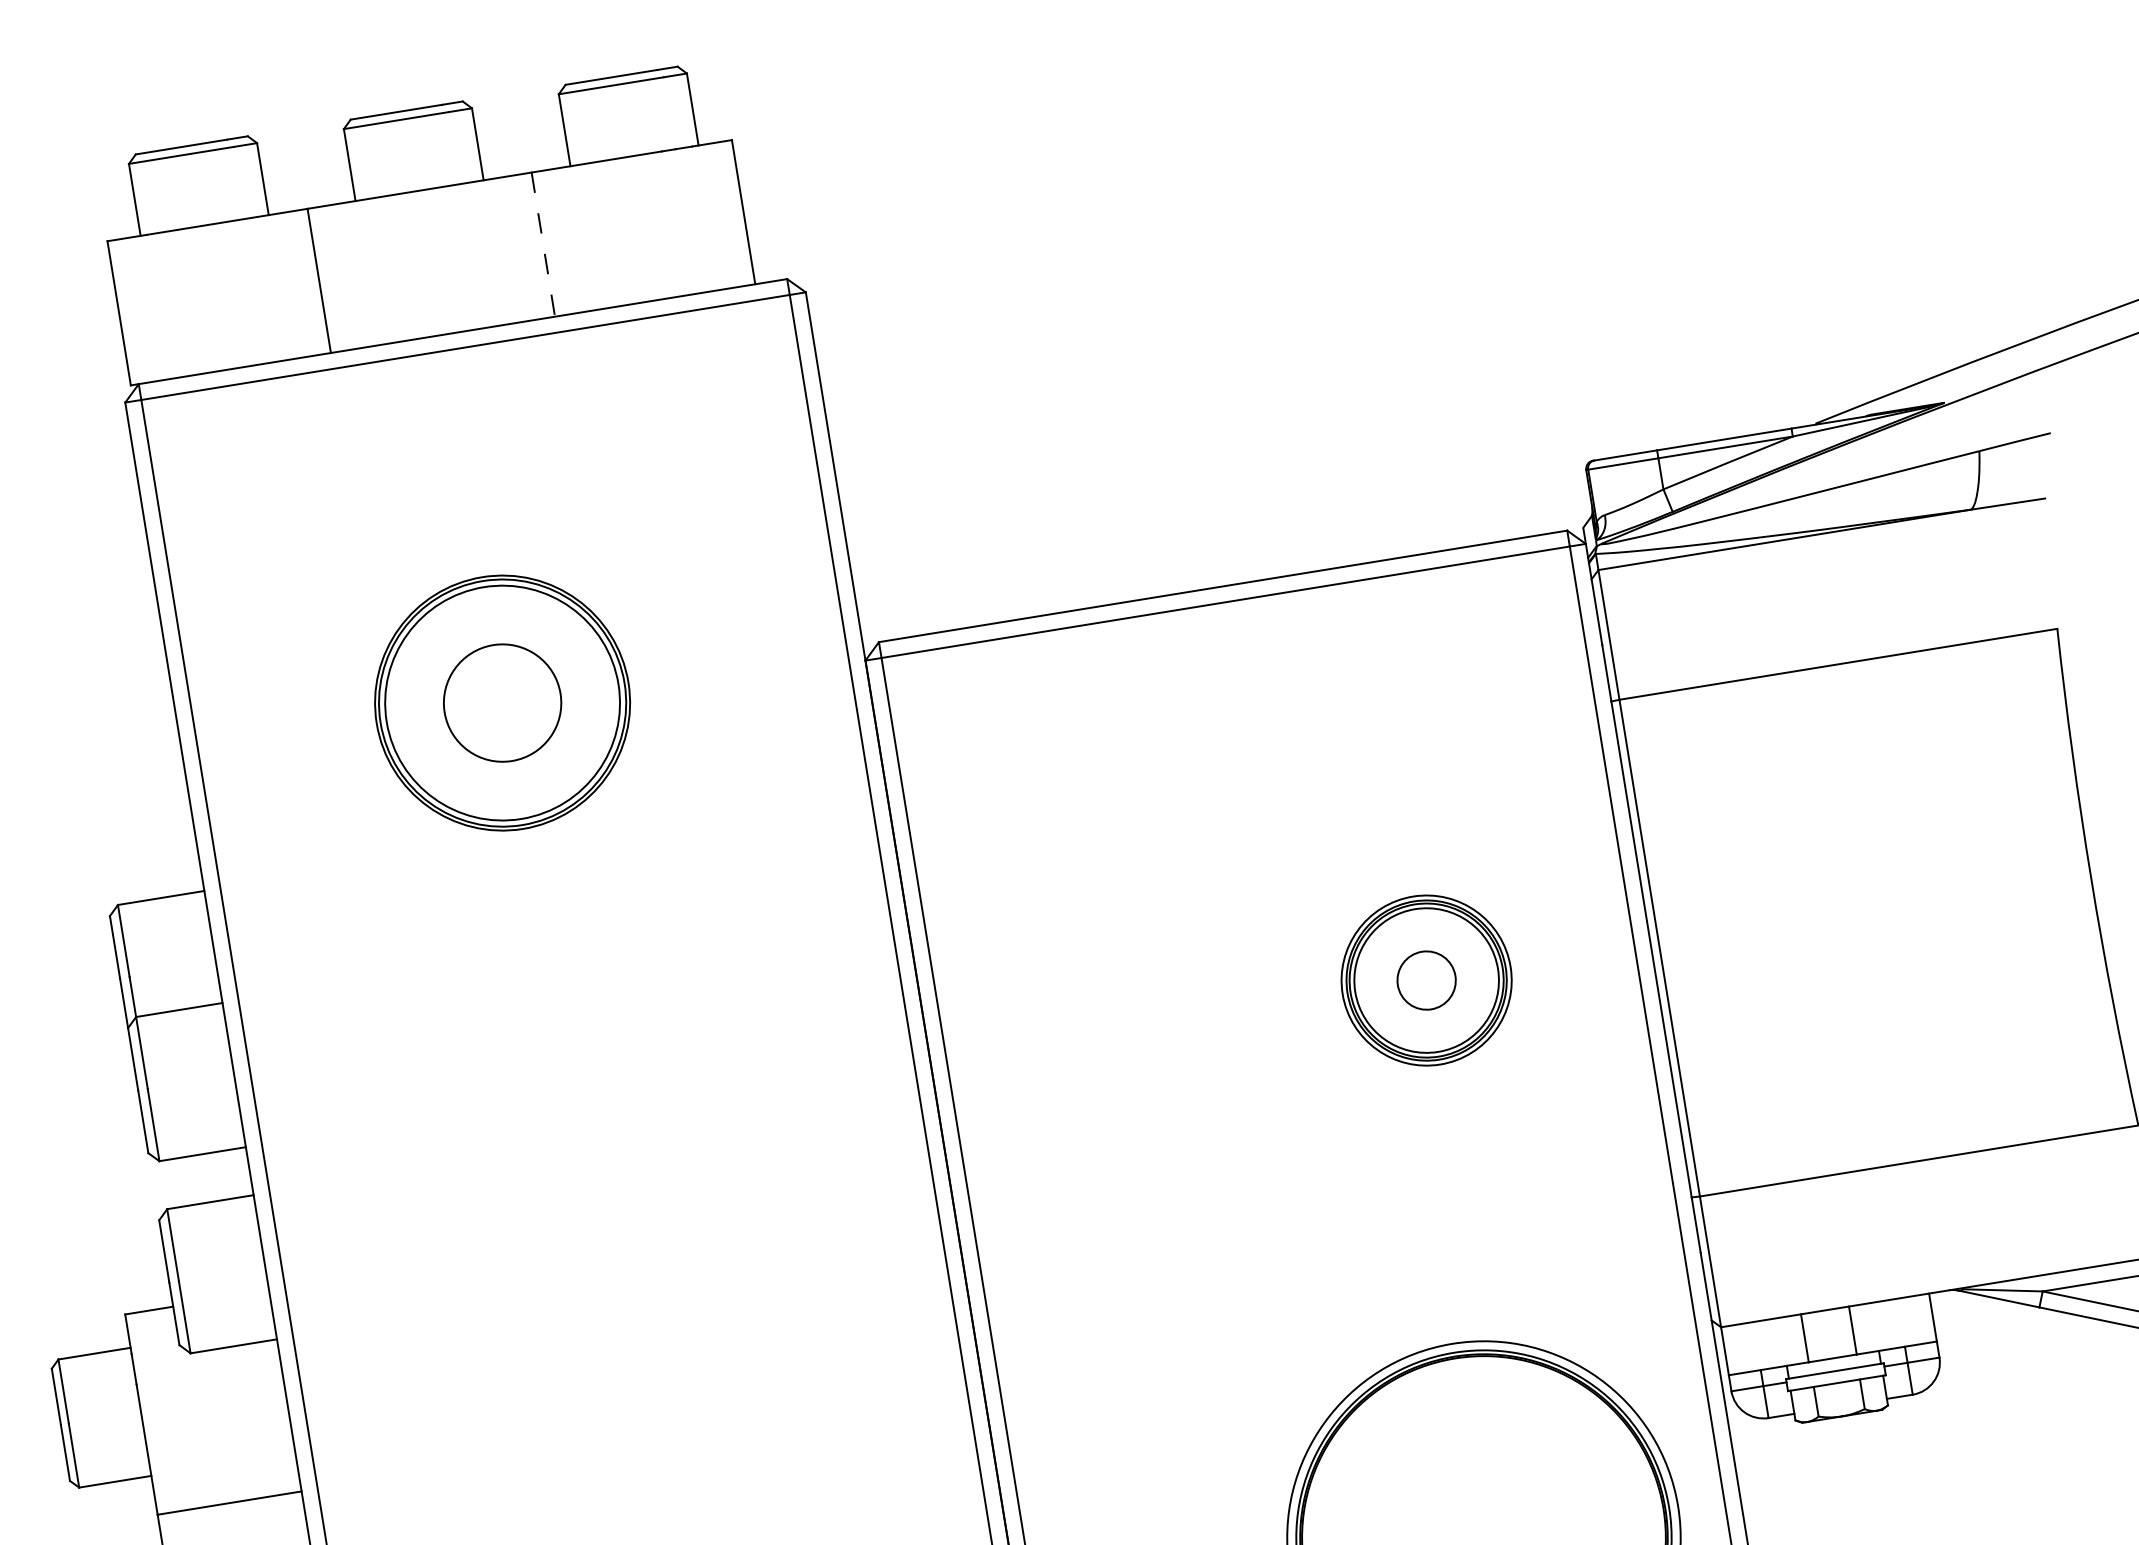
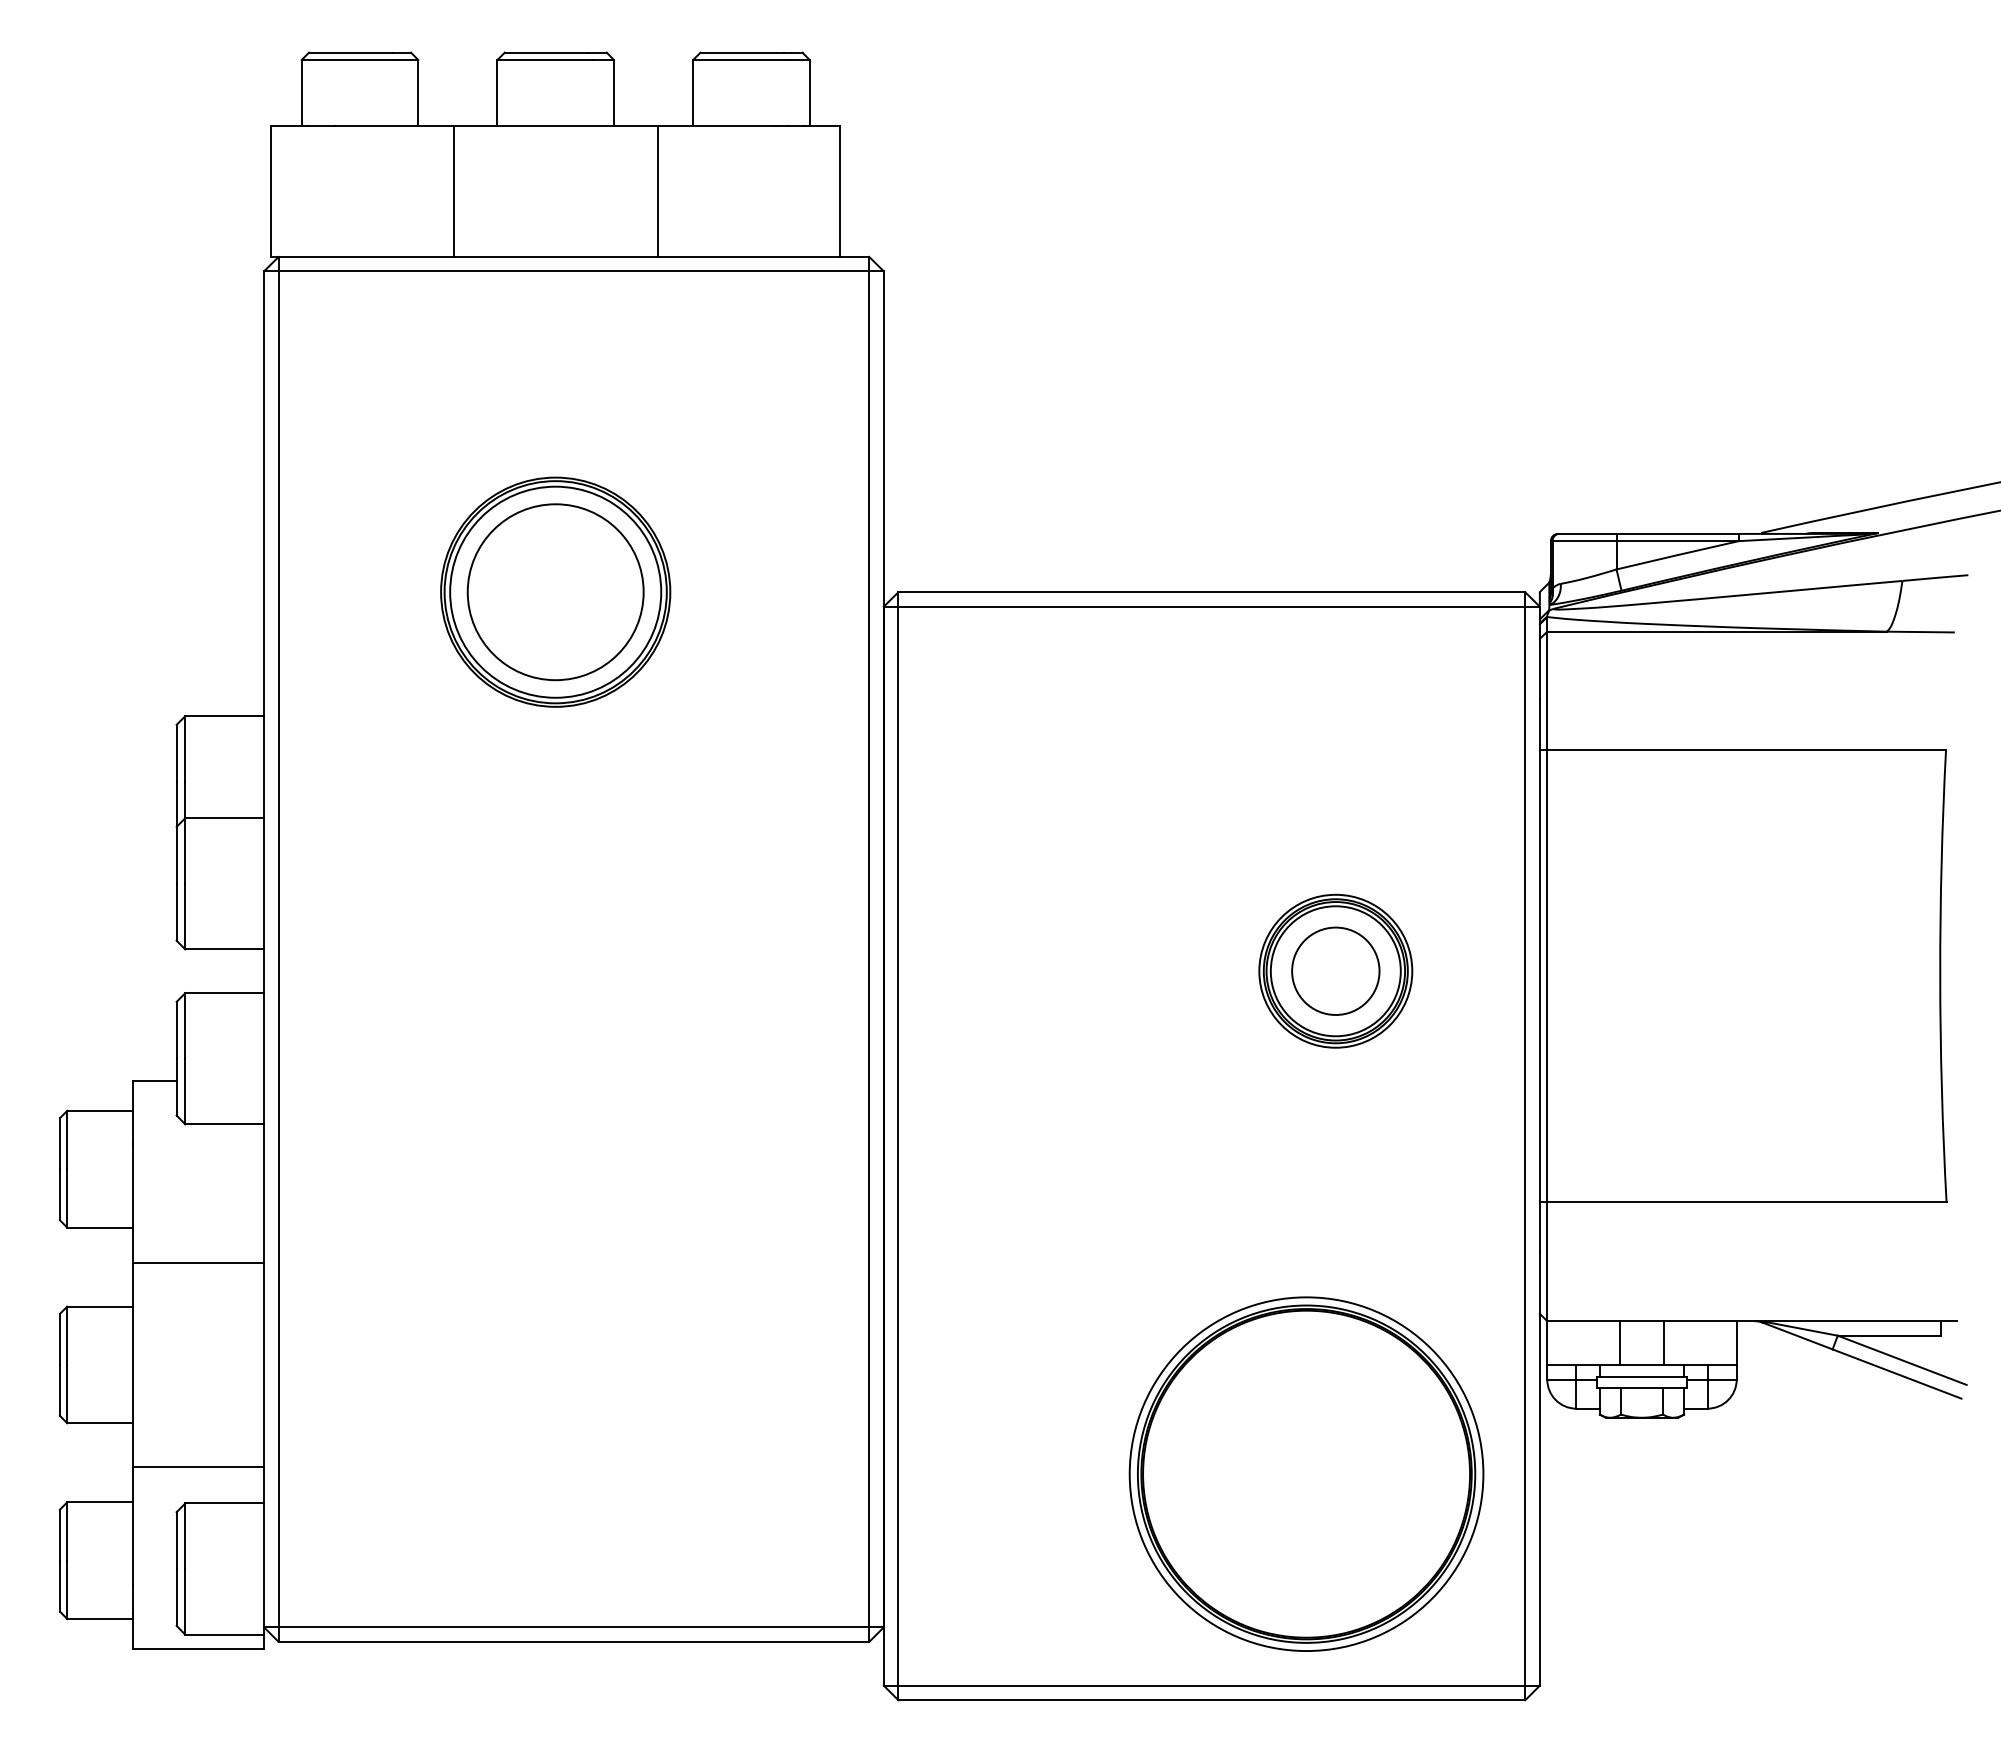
line: (543, 244) -> (657, 191), dashed -> solid
circle: (502, 703) -> (555, 592), size x1.67
circle: (1426, 979) -> (1335, 970), size x1.67

